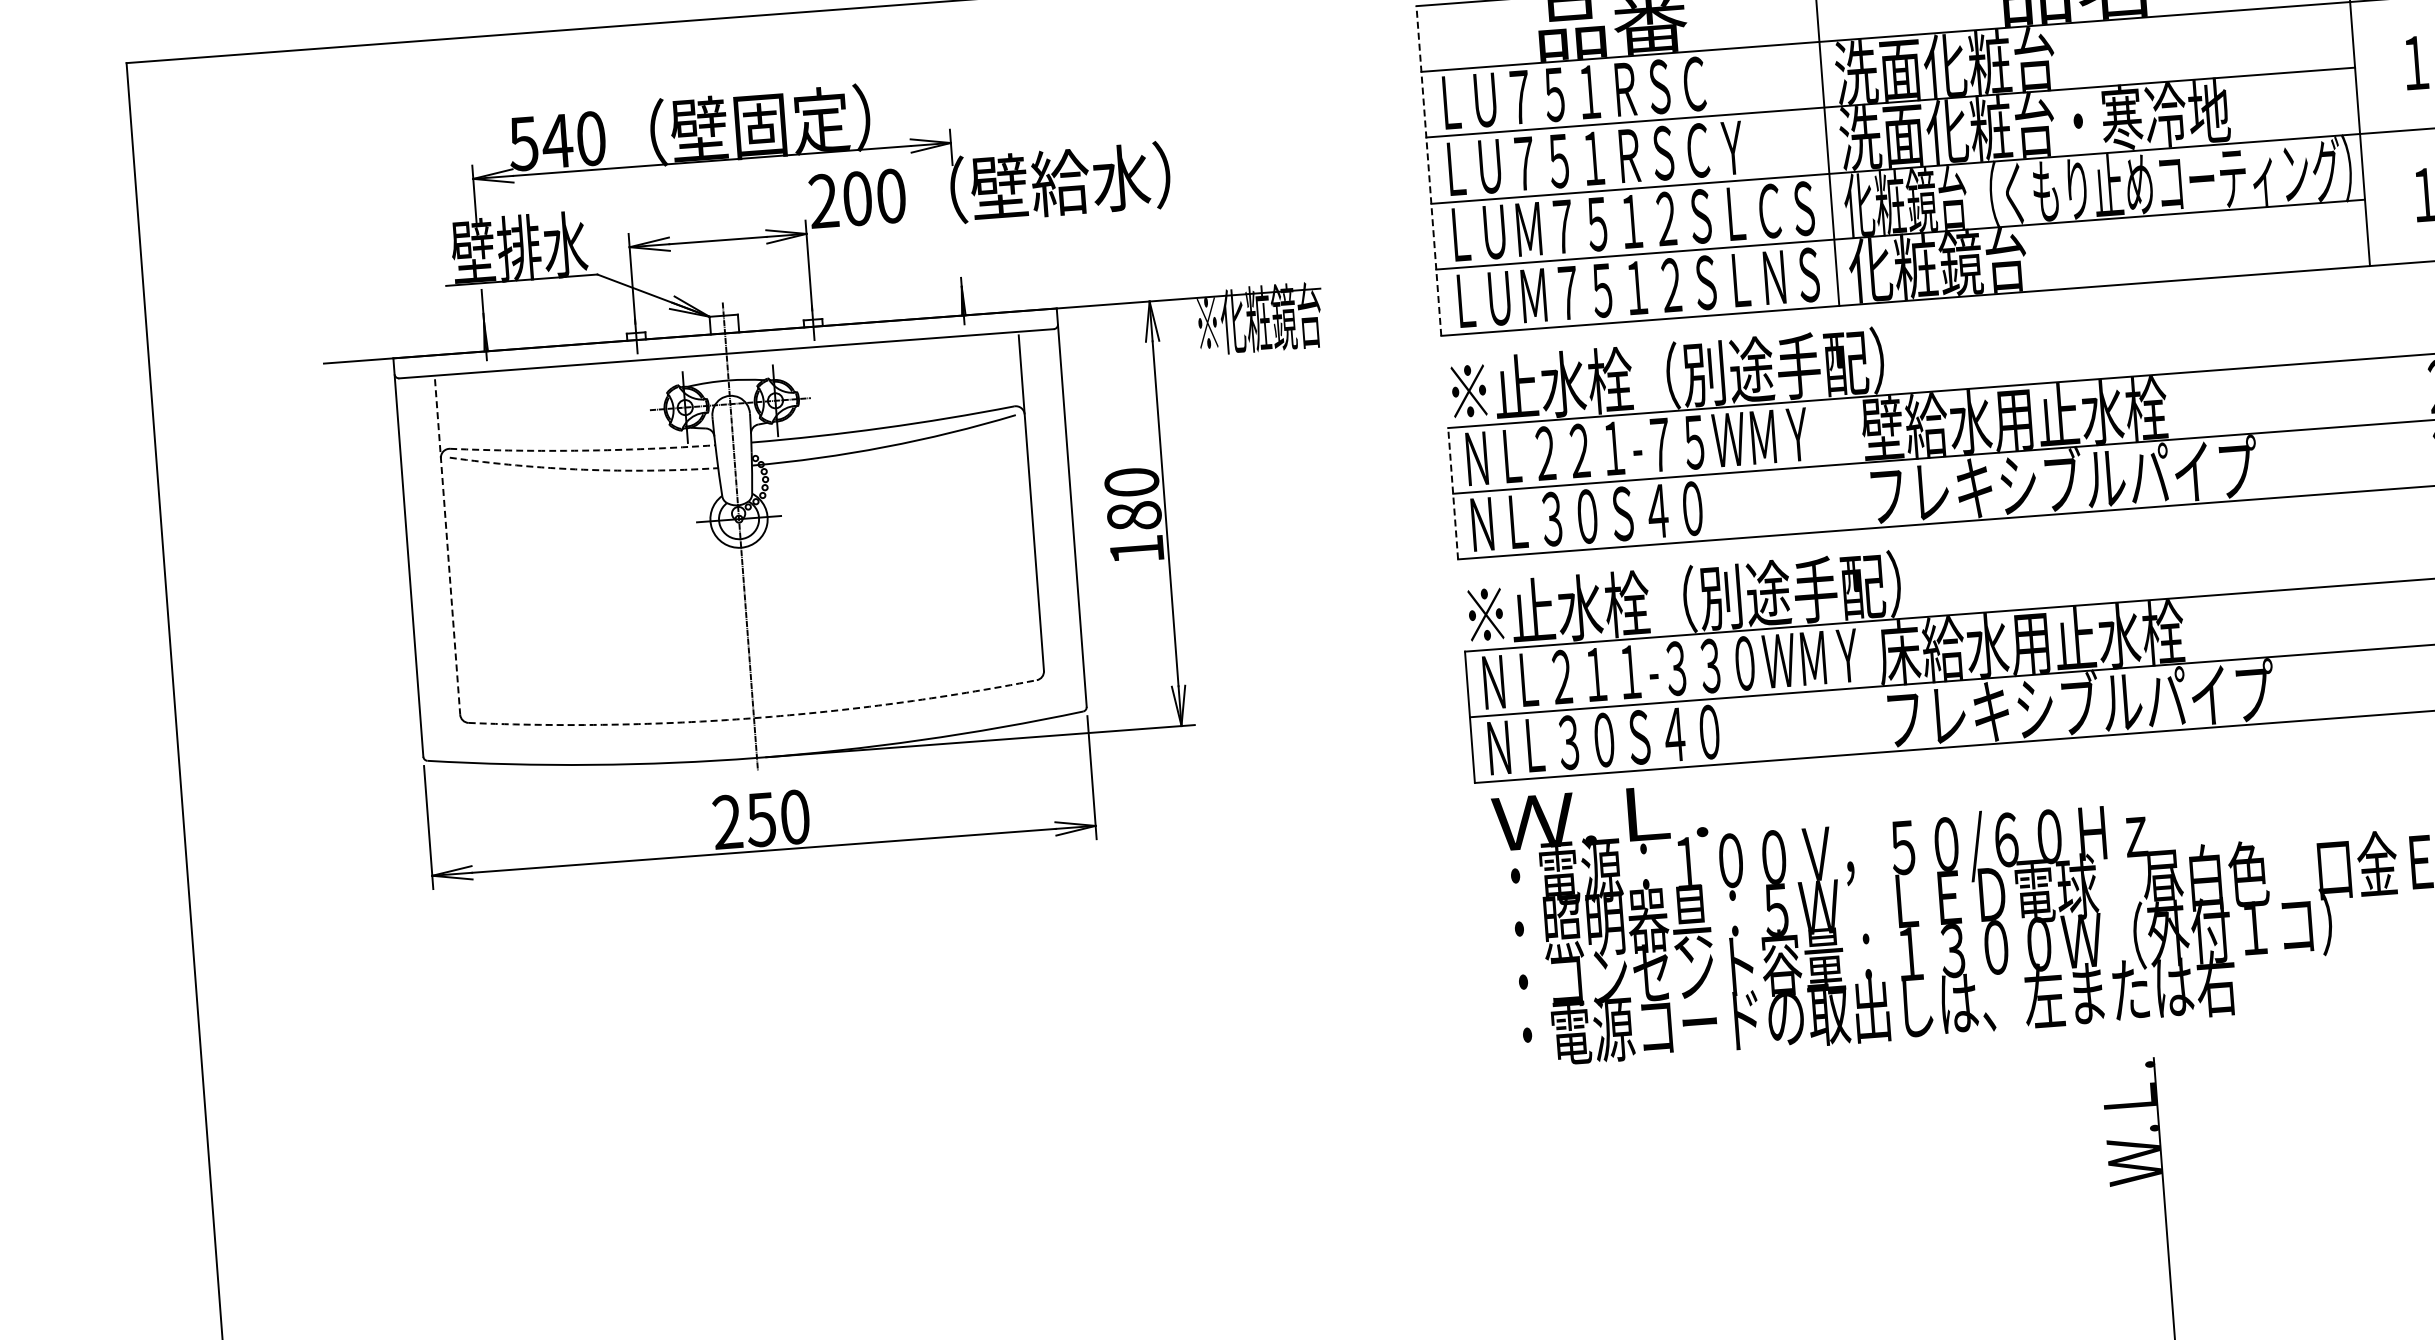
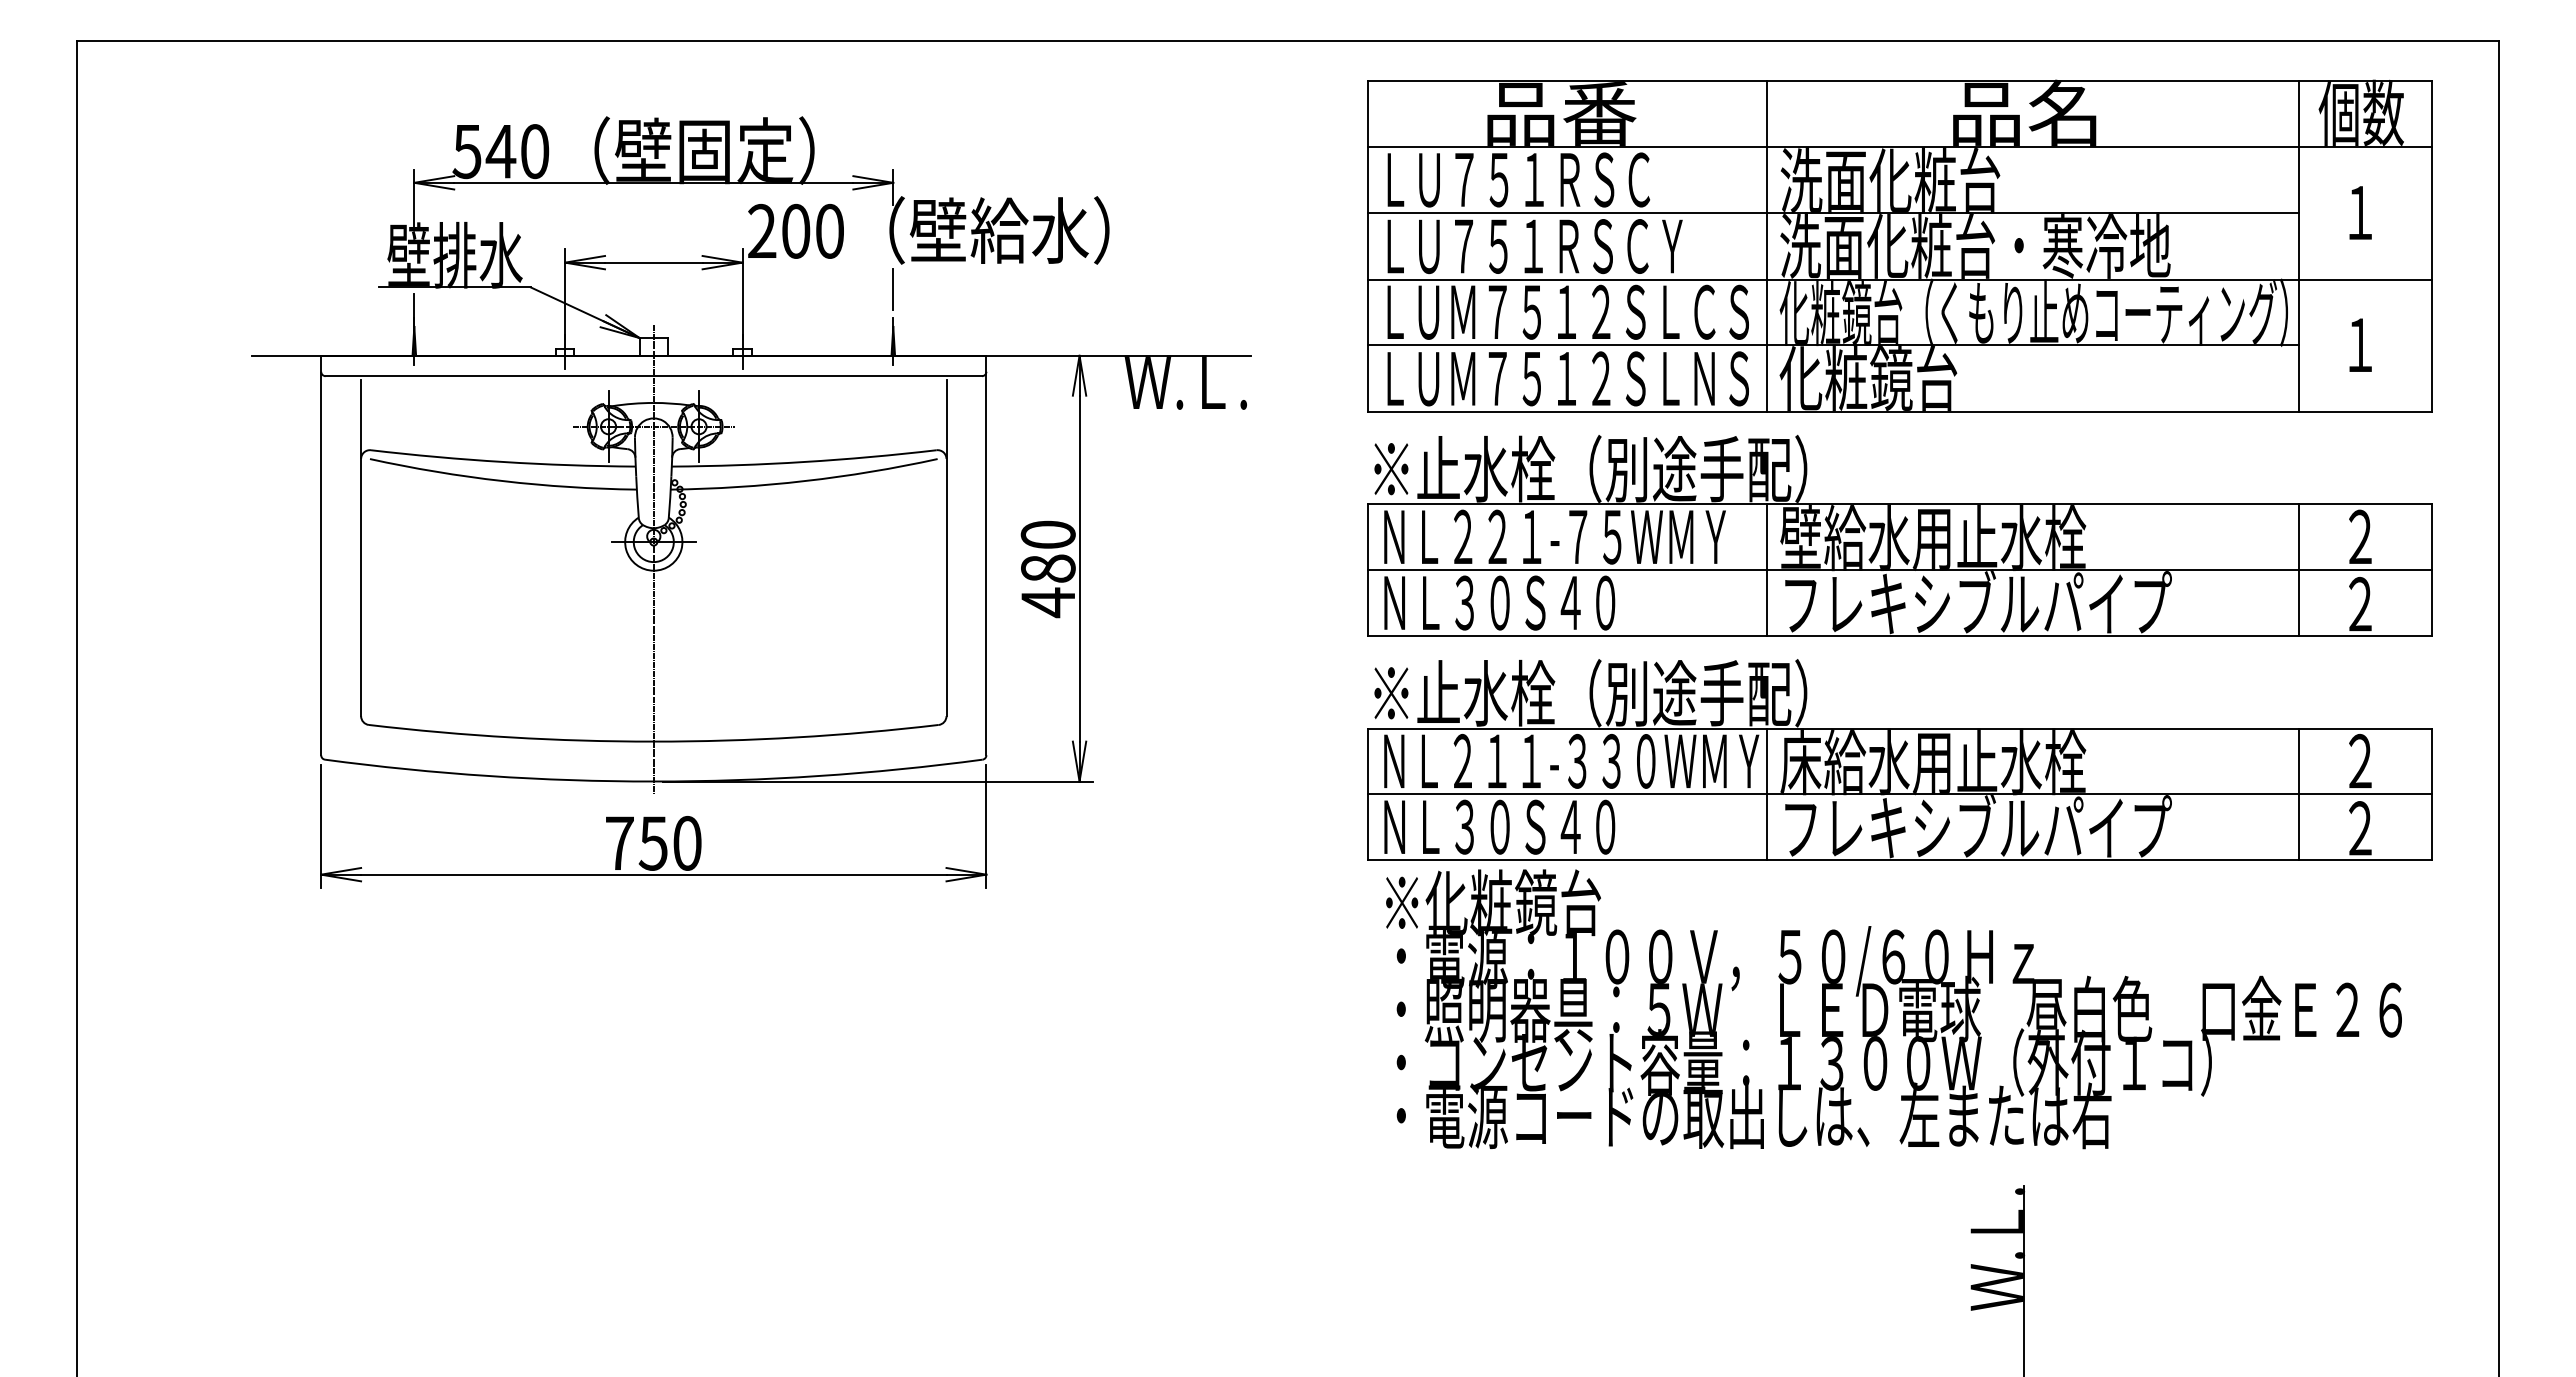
line: (1428, 170) -> (1367, 246), dashed -> solid
line: (959, 249) -> (893, 289), added
text: (1258, 319) -> (1186, 381), ※化粧鏡台 -> Ｗ.Ｌ.
line: (2382, 424) -> (2299, 570), added
arc: (583, 451) -> (503, 462), dashed -> solid
line: (1850, 464) -> (1766, 570), added
arc: (583, 470) -> (502, 481), dashed -> solid
line: (1452, 494) -> (1367, 570), dashed -> solid
line: (448, 547) -> (361, 548), dashed -> solid
text: (1136, 549) -> (1047, 602), 180 -> 480
line: (2399, 647) -> (2299, 794), added
line: (1867, 687) -> (1766, 794), added
arc: (753, 718) -> (653, 741), dashed -> solid
text: (1601, 815) -> (1491, 902), Ｗ.Ｌ. -> ※化粧鏡台
text: (727, 821) -> (619, 842), 250 -> 750

